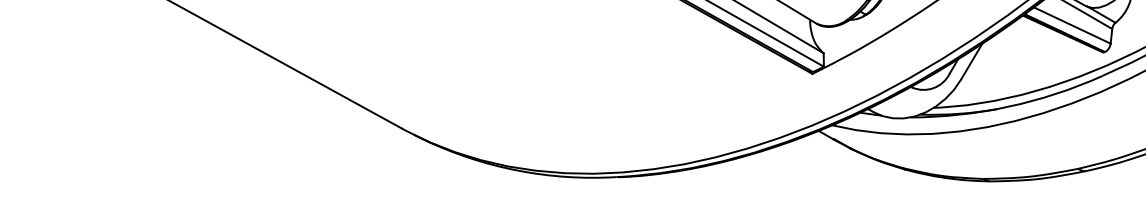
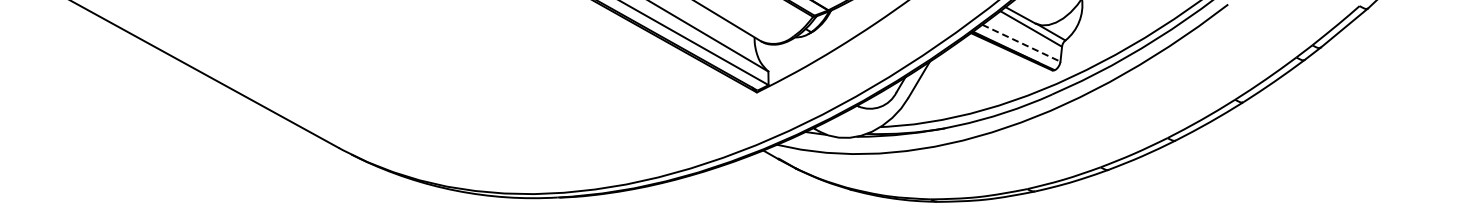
line: (1072, 25) -> (1021, 43), solid -> dashed

